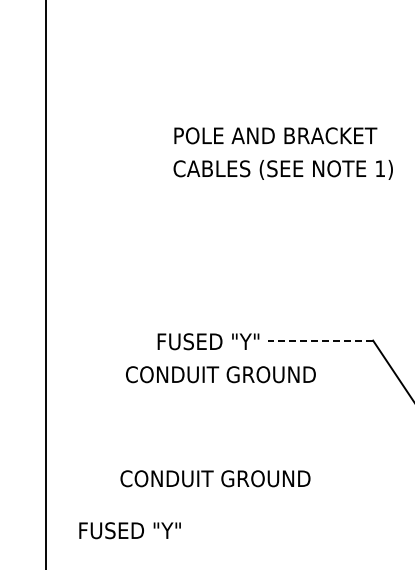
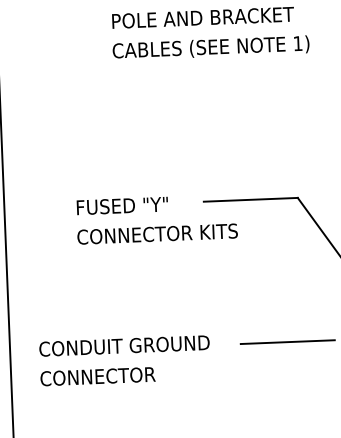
line: (320, 340) -> (250, 199), dashed -> solid
text: (208, 341) -> (122, 205), moved
text: (244, 374) -> (183, 232), CONDUIT GROUND -> CONNECTOR KITS
text: (215, 478) -> (124, 345), moved
line: (355, 500) -> (287, 341), added
text: (142, 530) -> (97, 376), FUSED "Y" -> CONNECTOR

